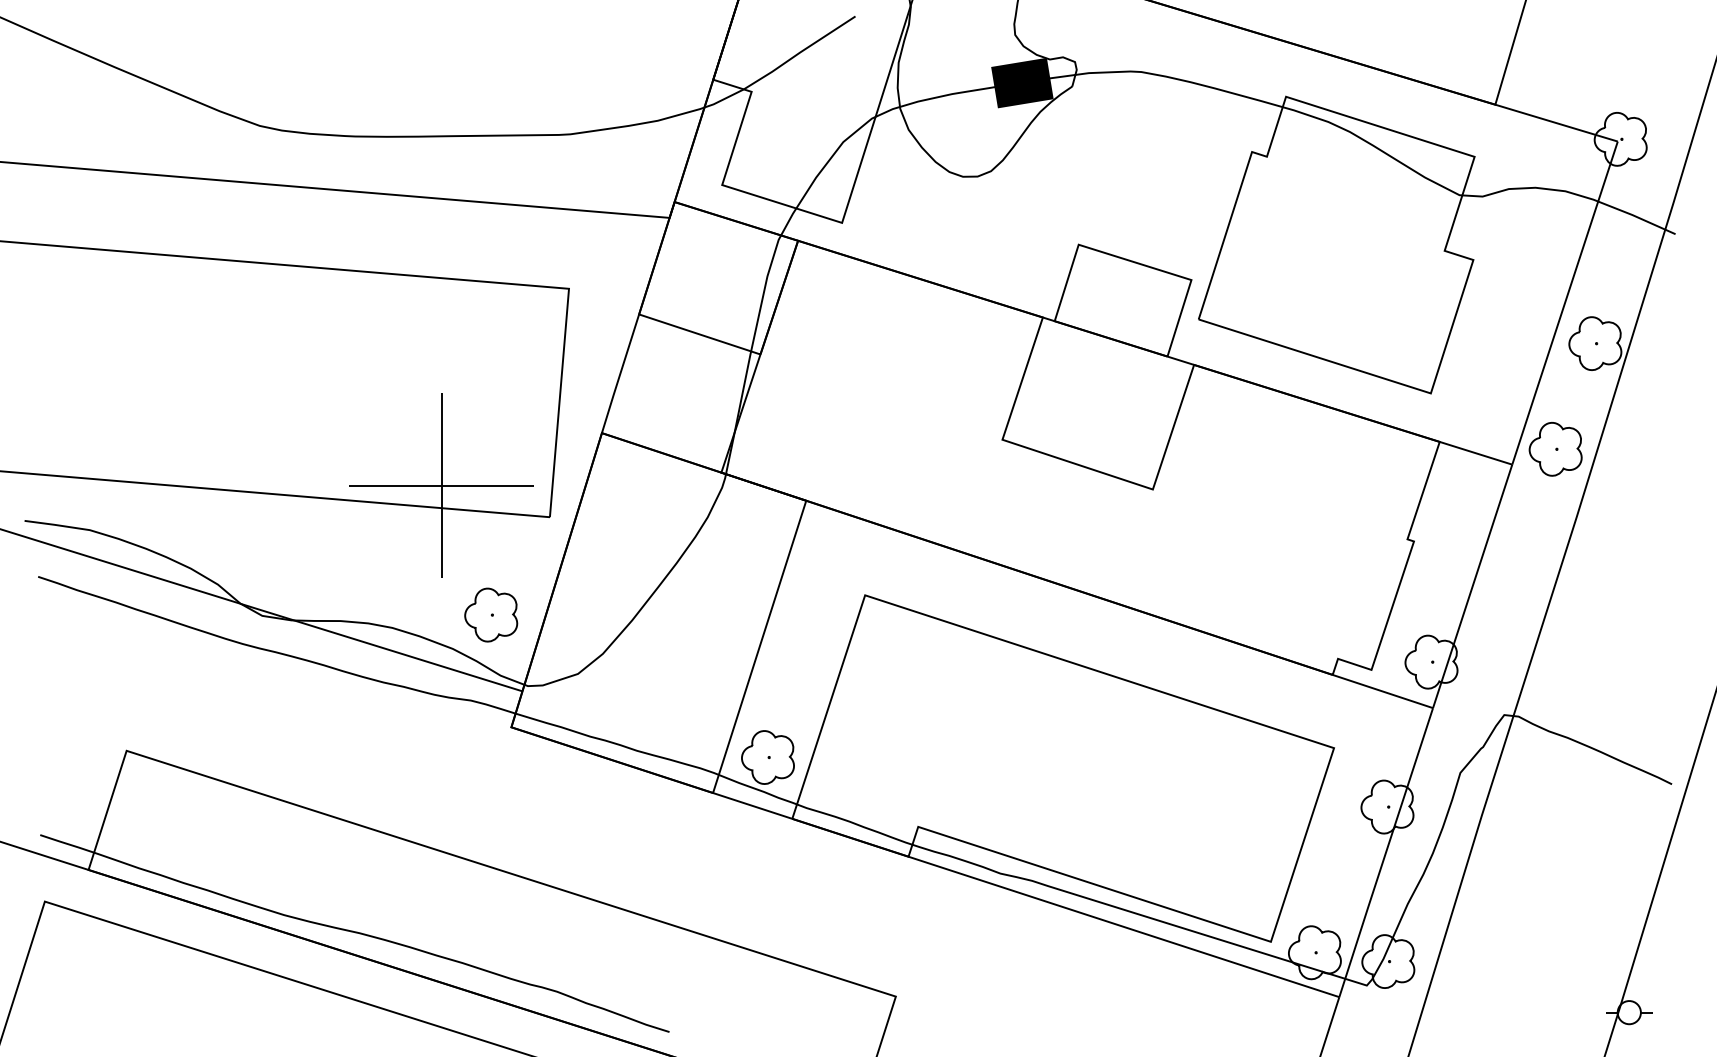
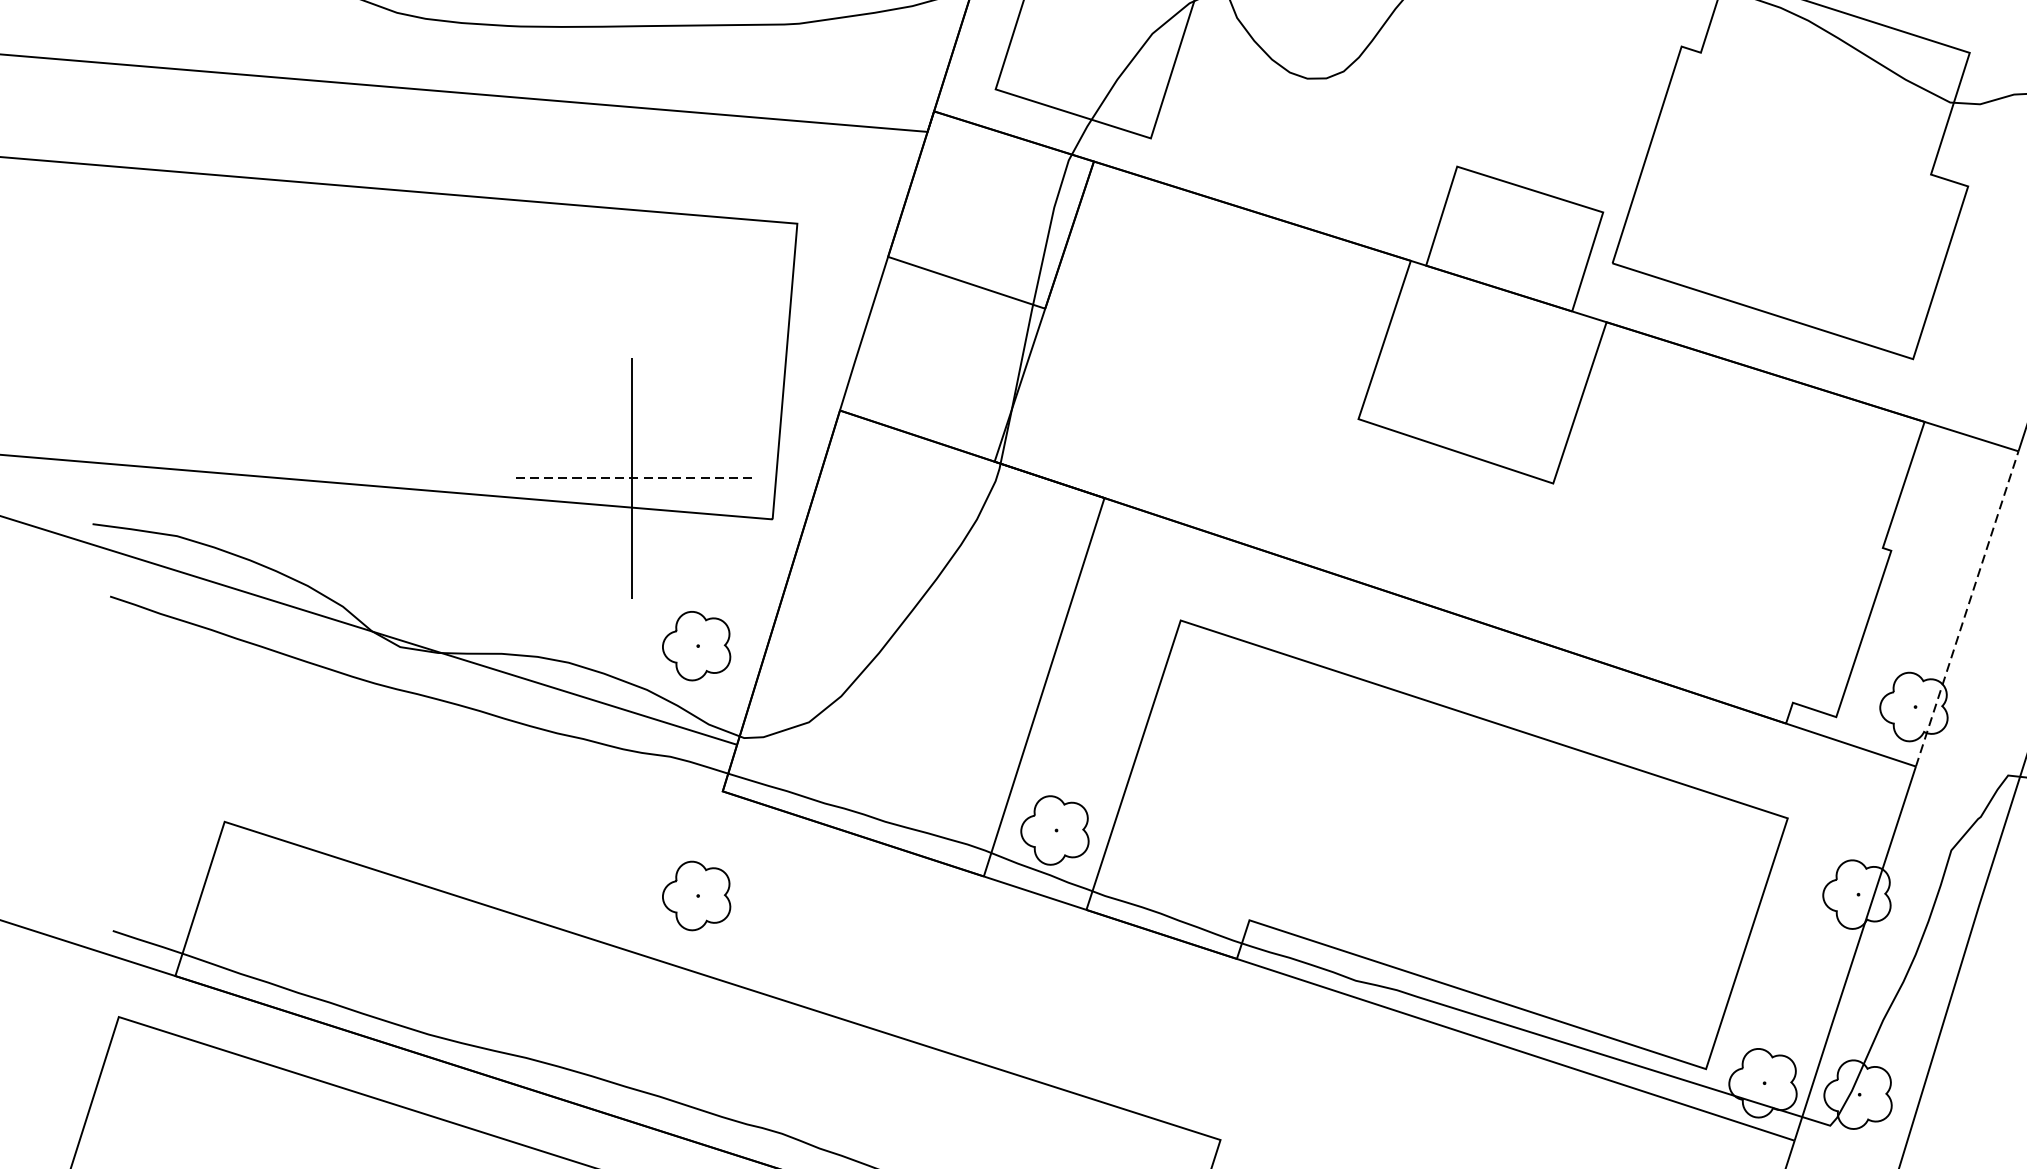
line: (441, 485) -> (632, 478), solid -> dashed
line: (1472, 585) -> (1967, 607), solid -> dashed
part: (491, 807) -> (697, 895), added

